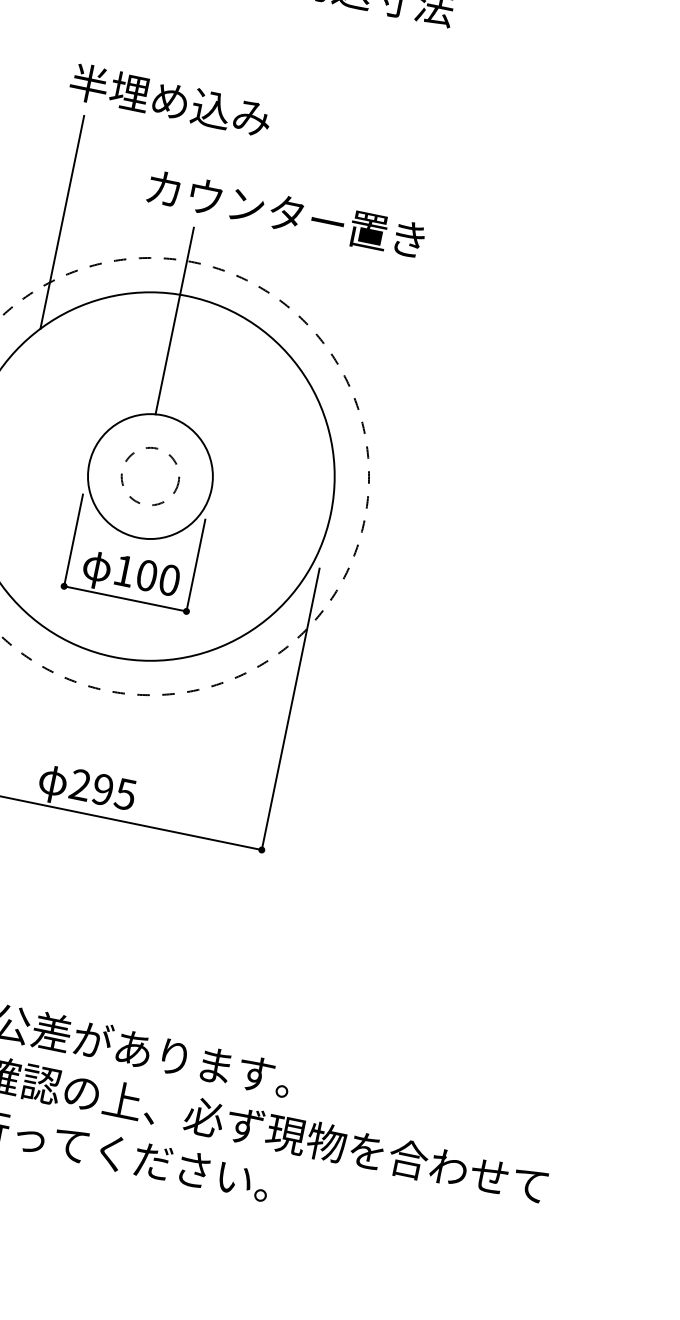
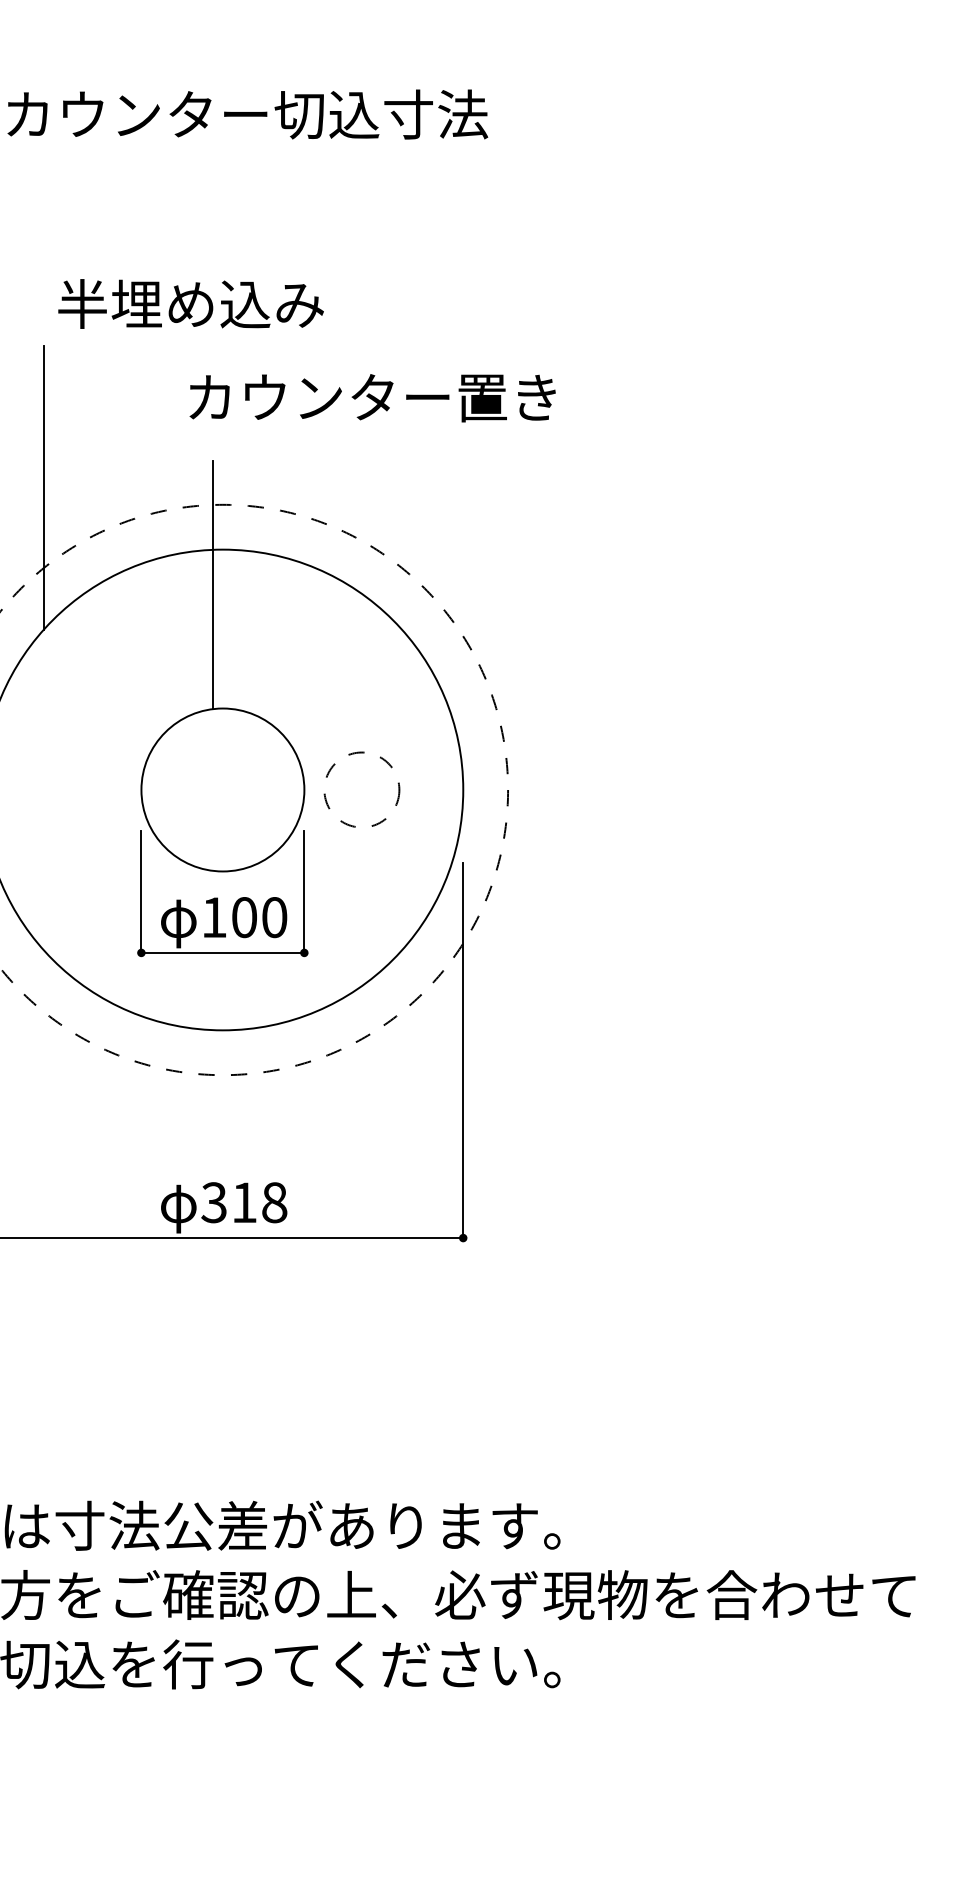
text: (170, 100) -> (190, 303), moved
text: (286, 214) -> (372, 398), moved
circle: (150, 476) -> (361, 789), moved
text: (103, 789) -> (244, 1202), 295 -> 318

